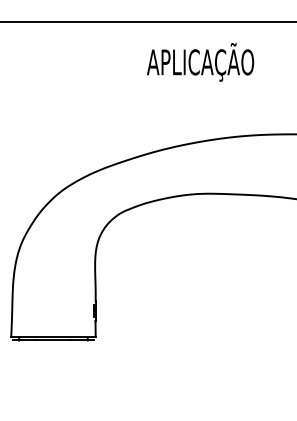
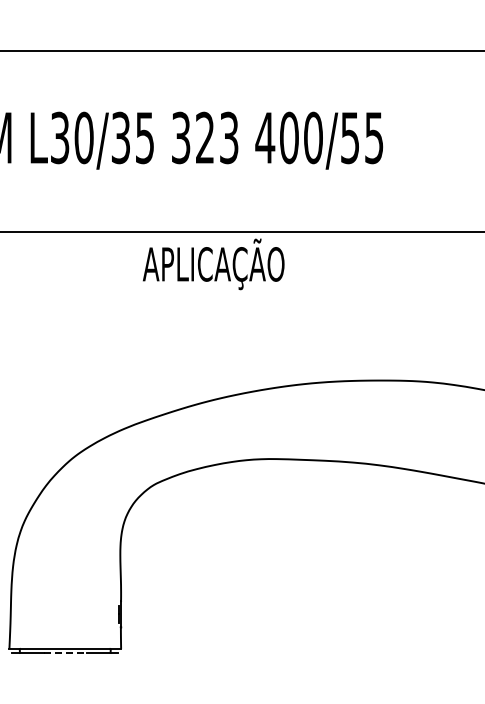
text: (200, 62) -> (213, 264), moved
line: (53, 340) -> (65, 653), solid -> dashed

